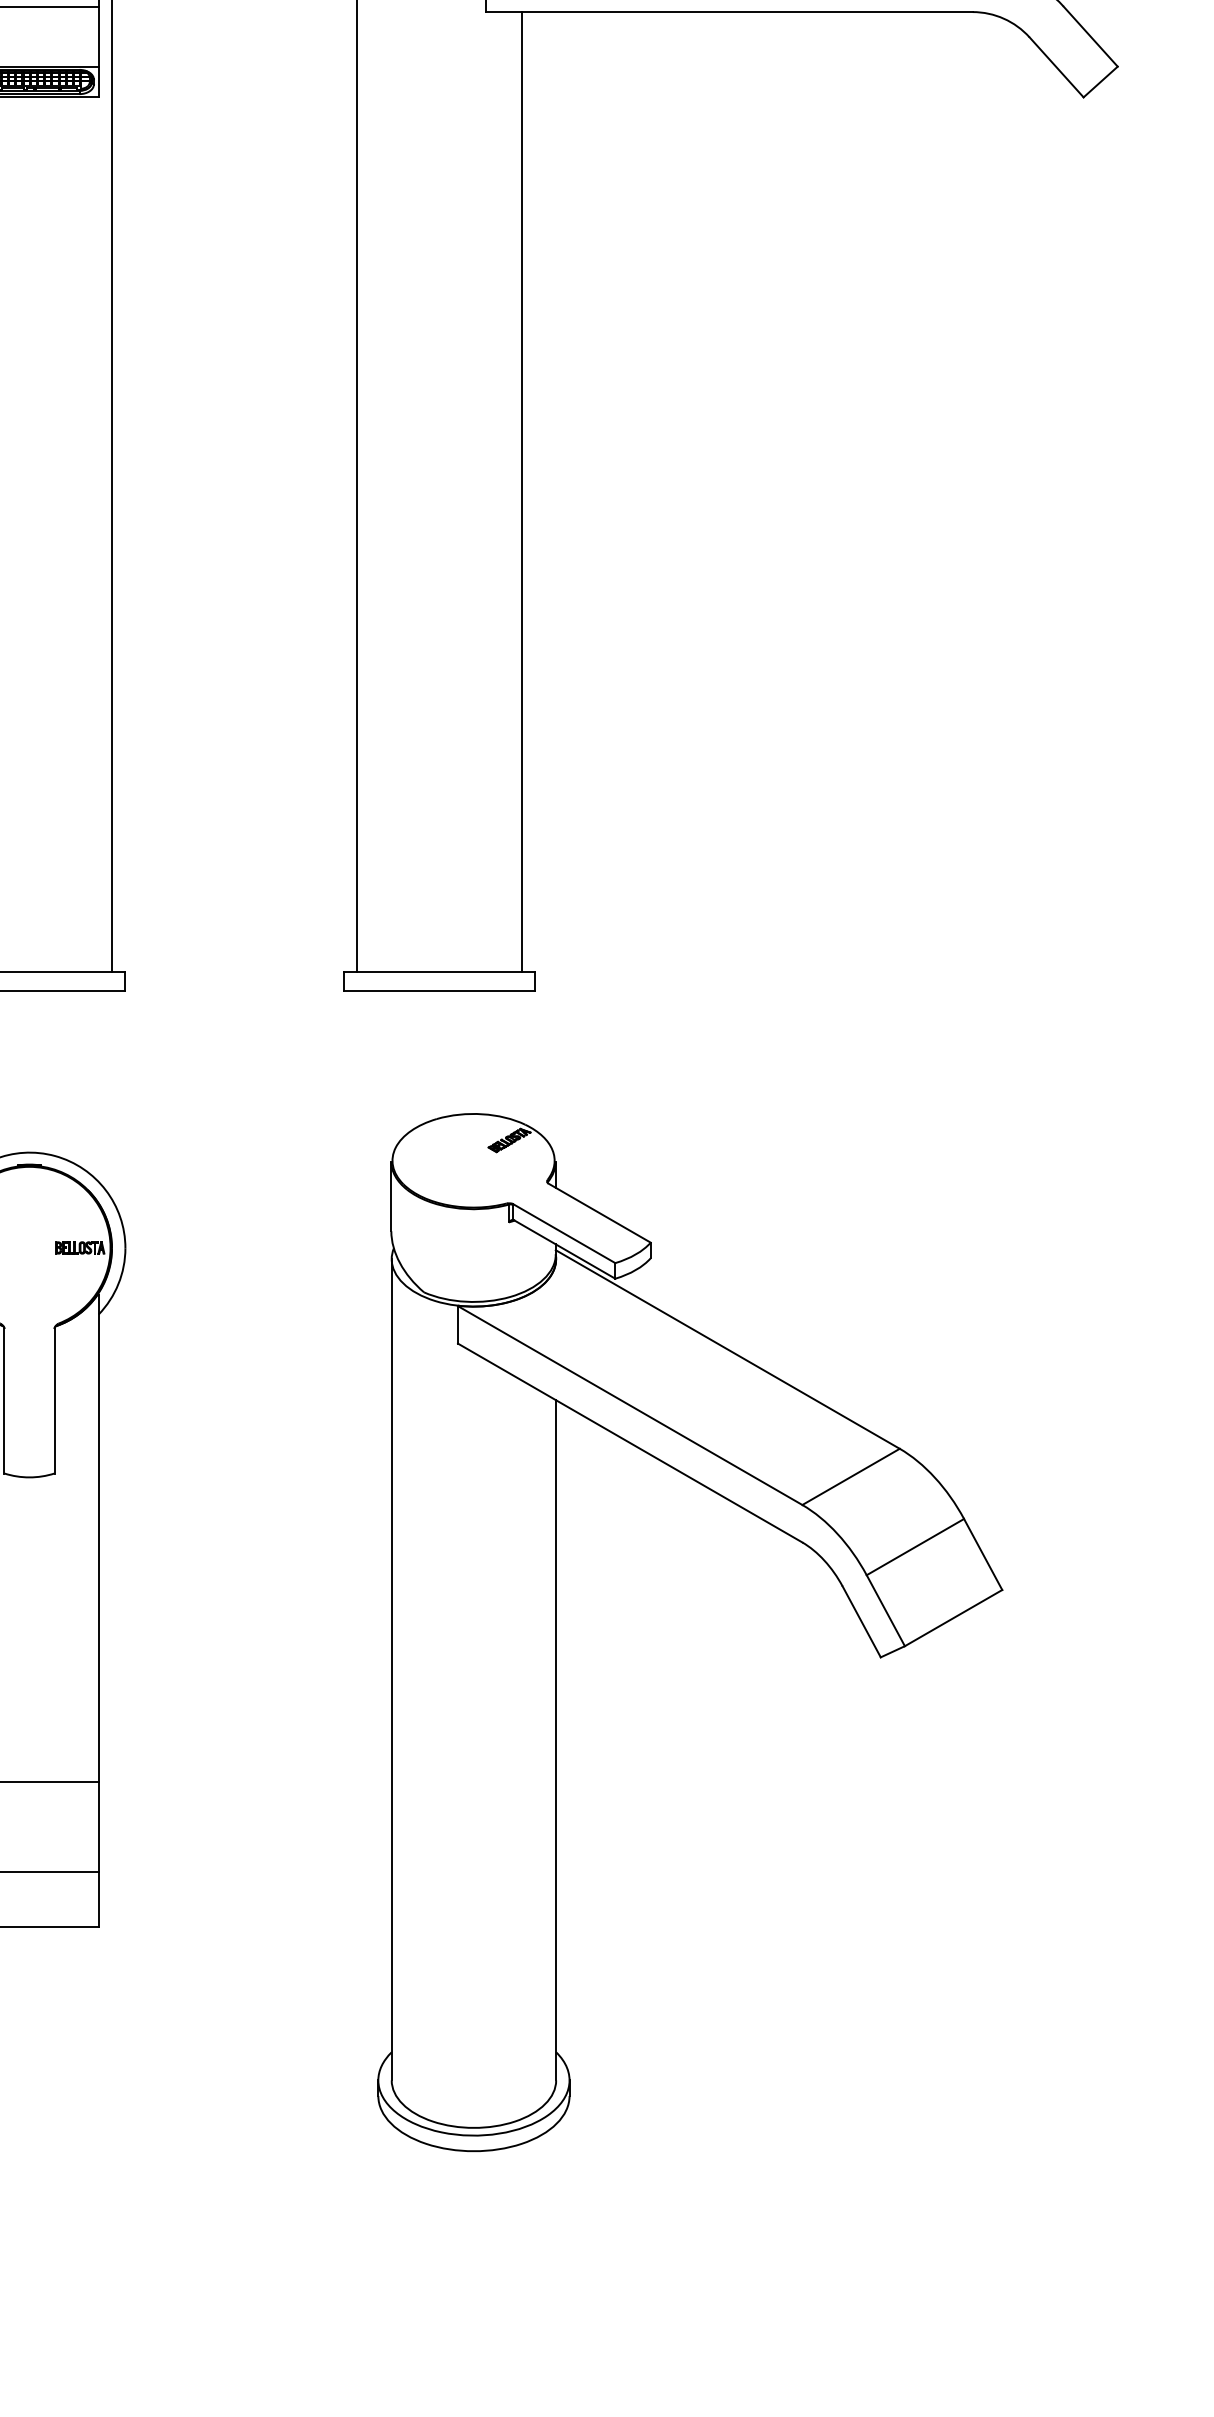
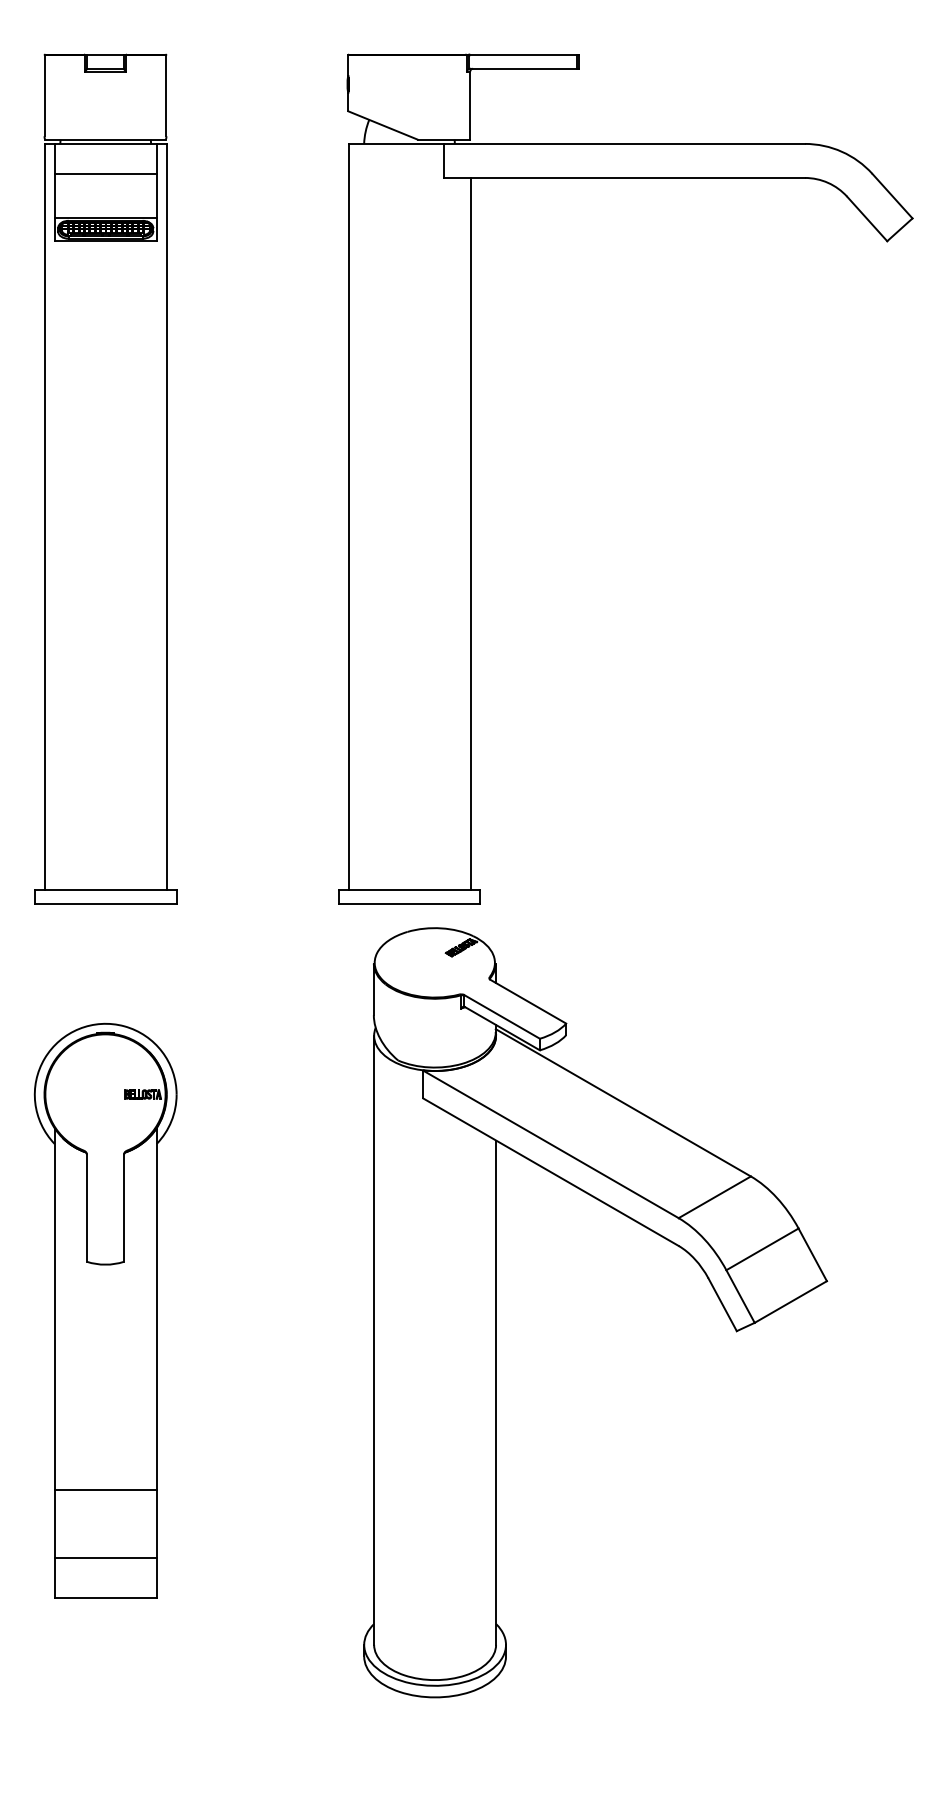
part: (753, 1516) -> (642, 1226), moved

